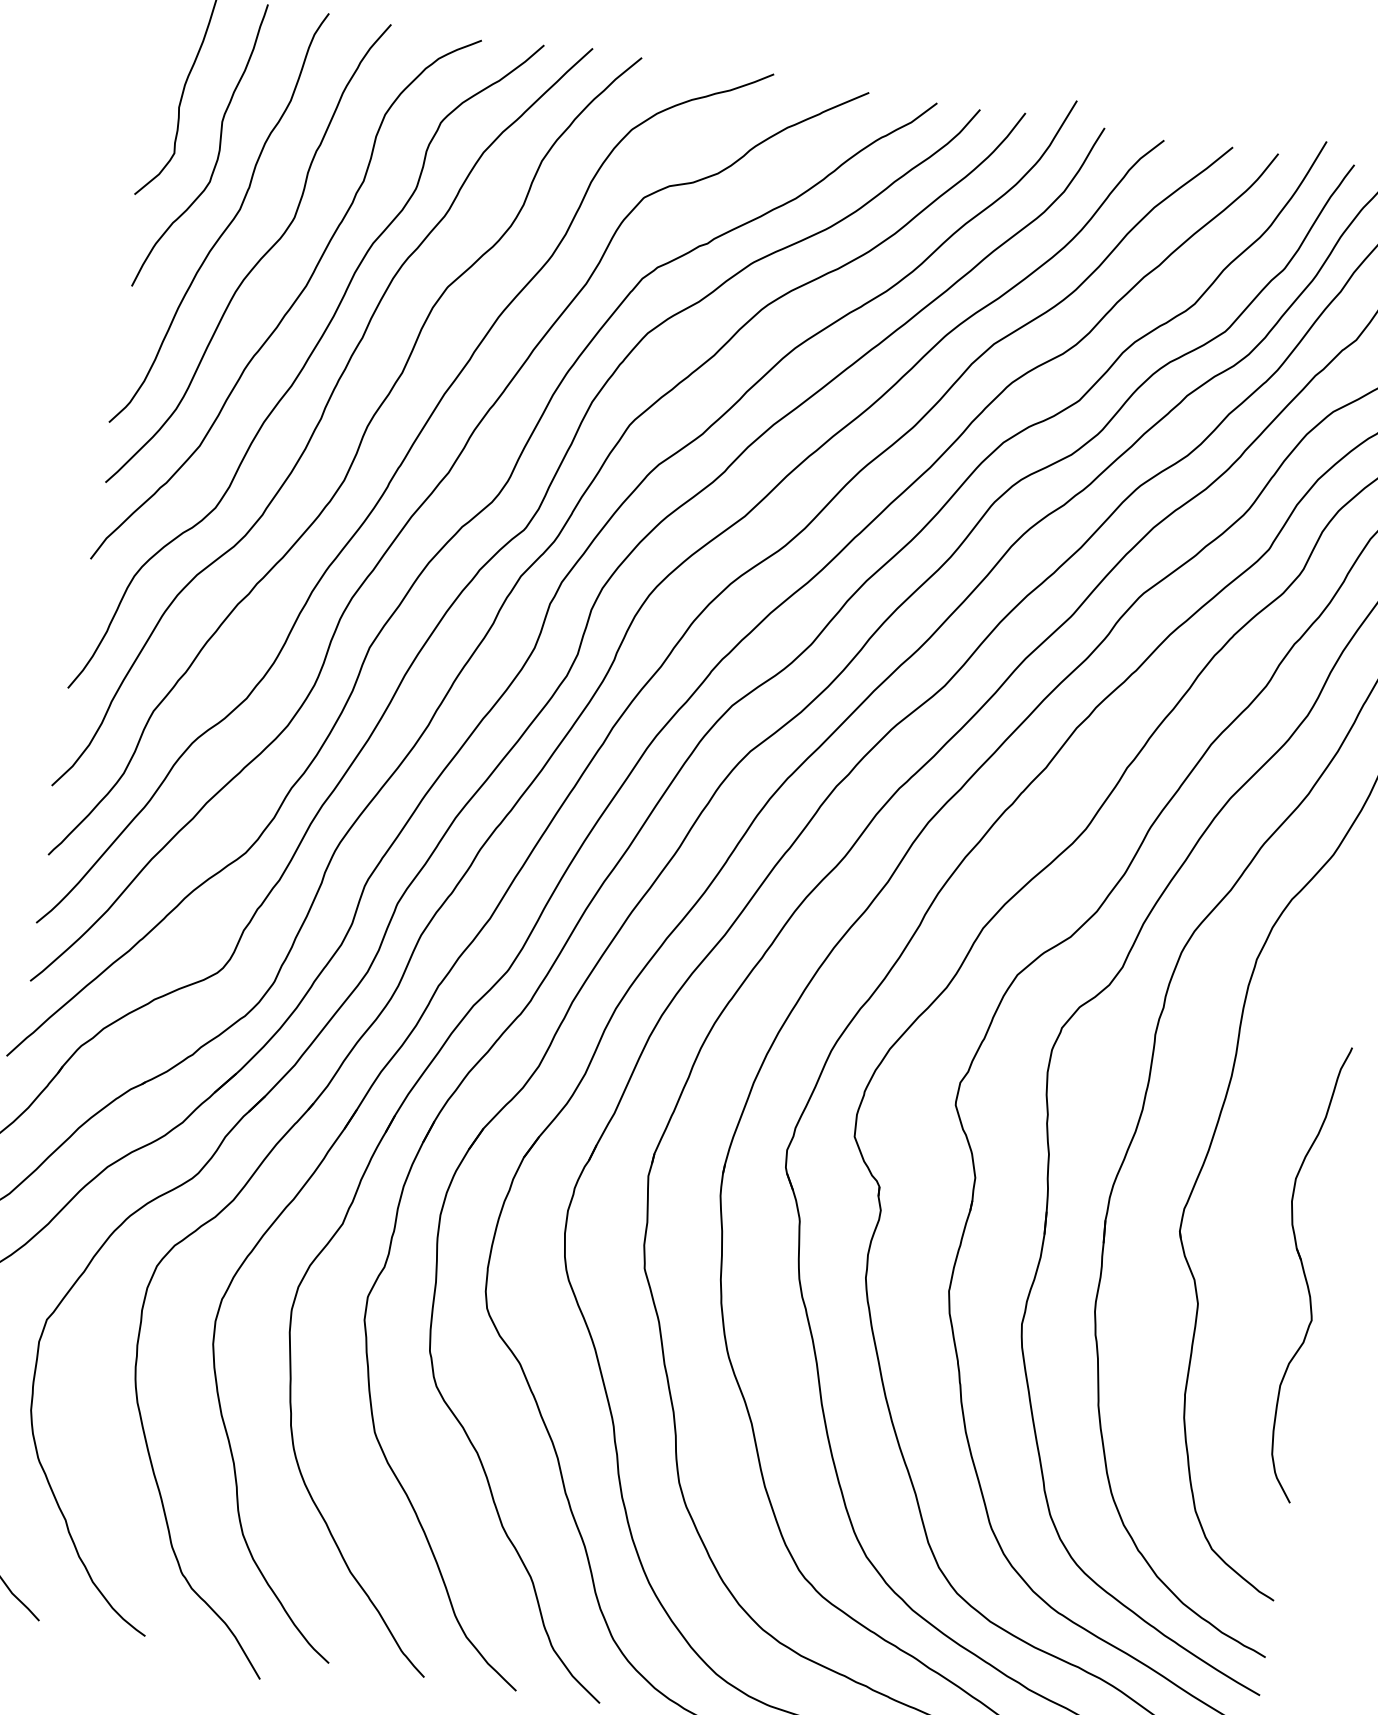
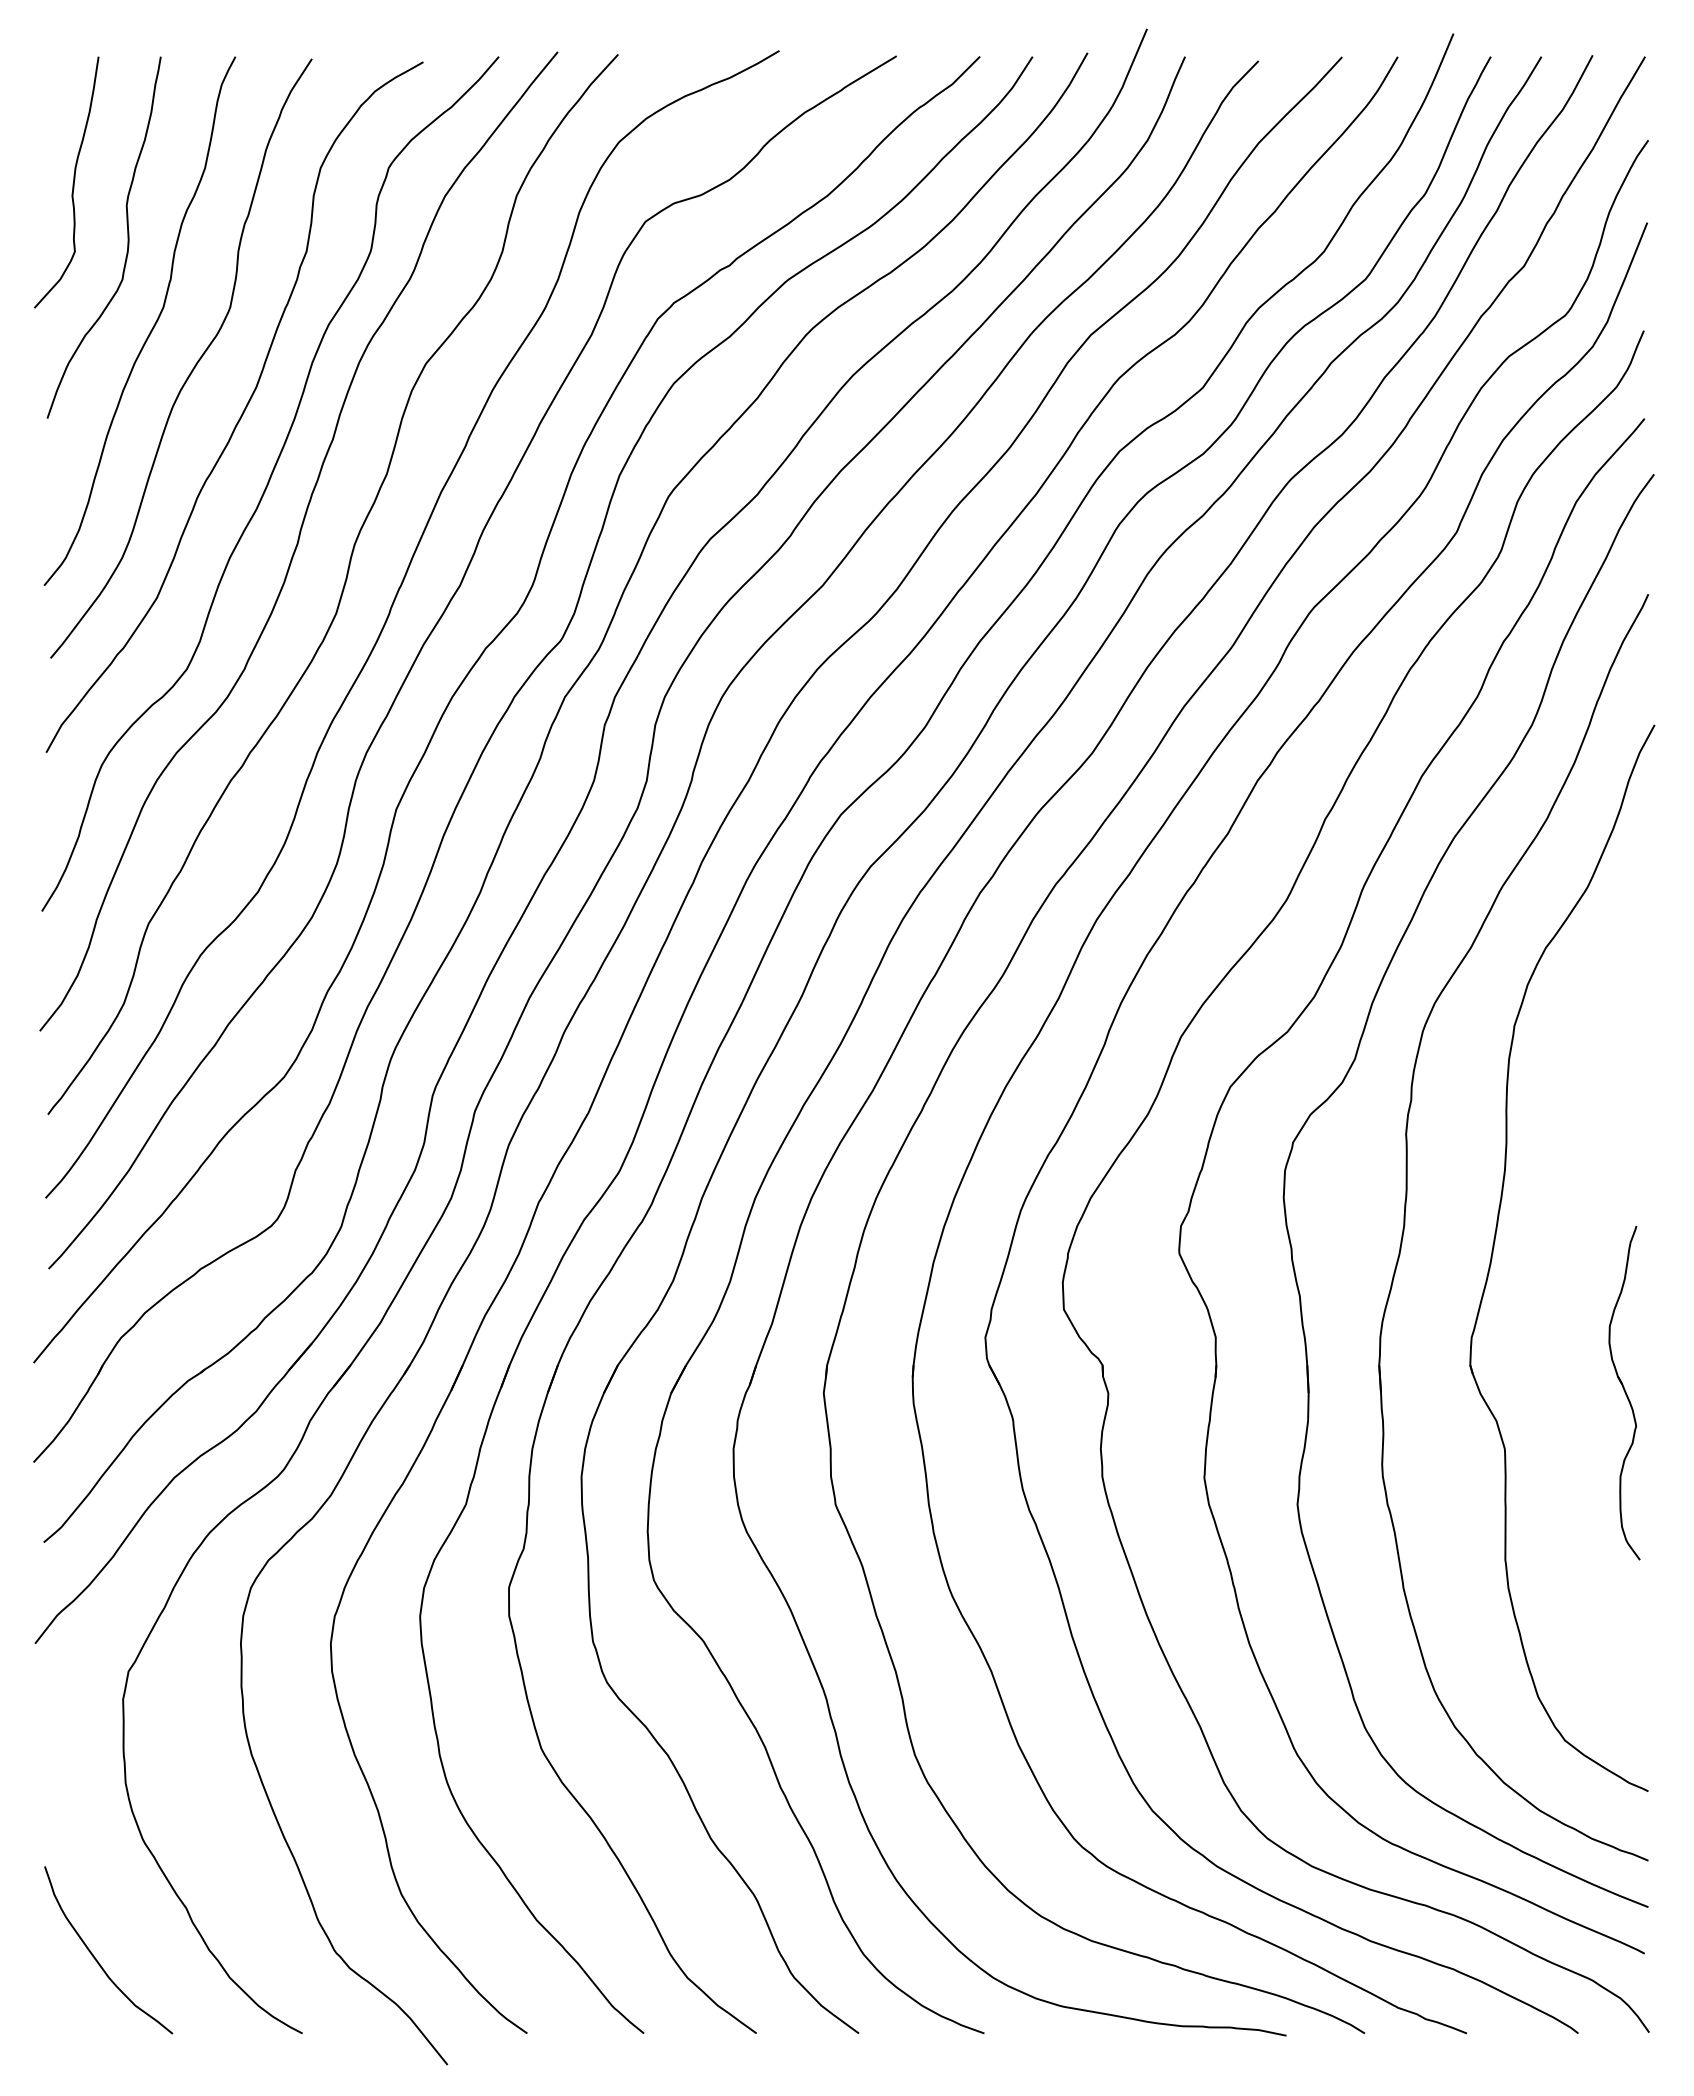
part: (1302, 1272) -> (1624, 1392), size x0.6

